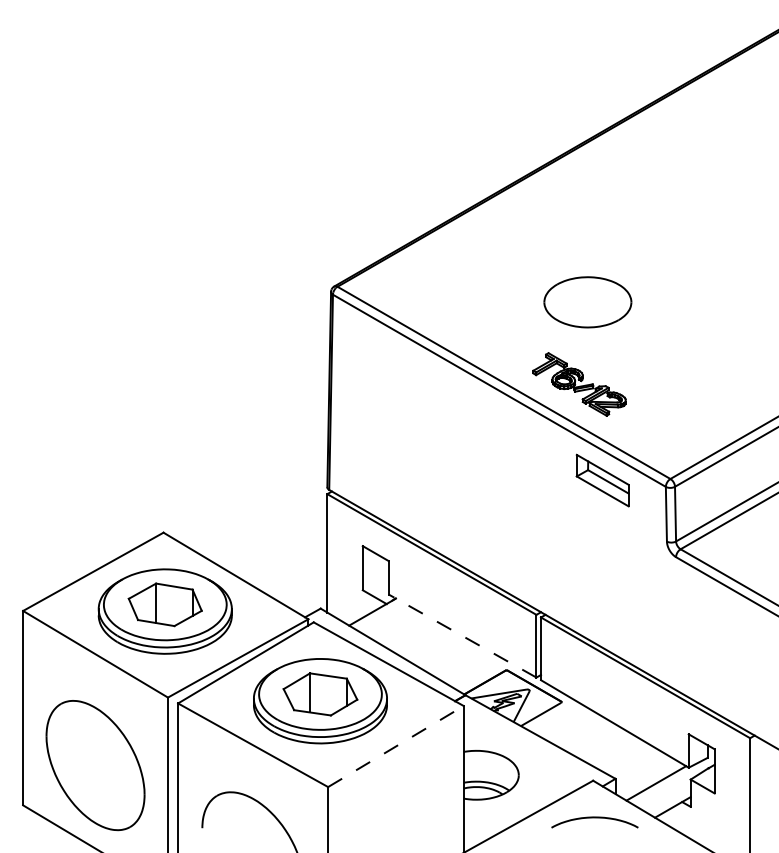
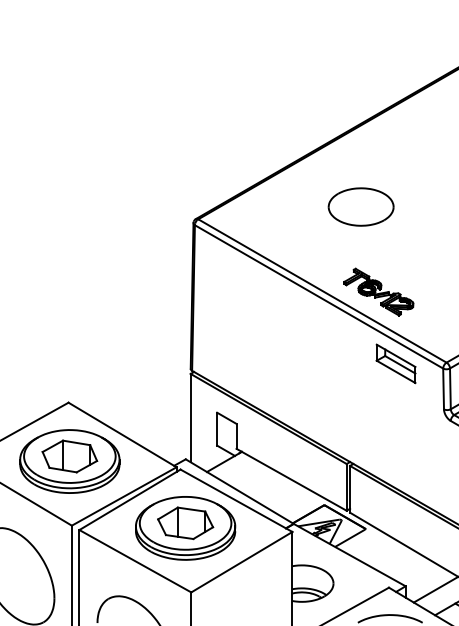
part: (587, 302) -> (360, 207), moved
line: (462, 636) -> (291, 480), dashed -> solid
line: (395, 746) -> (241, 562), dashed -> solid

